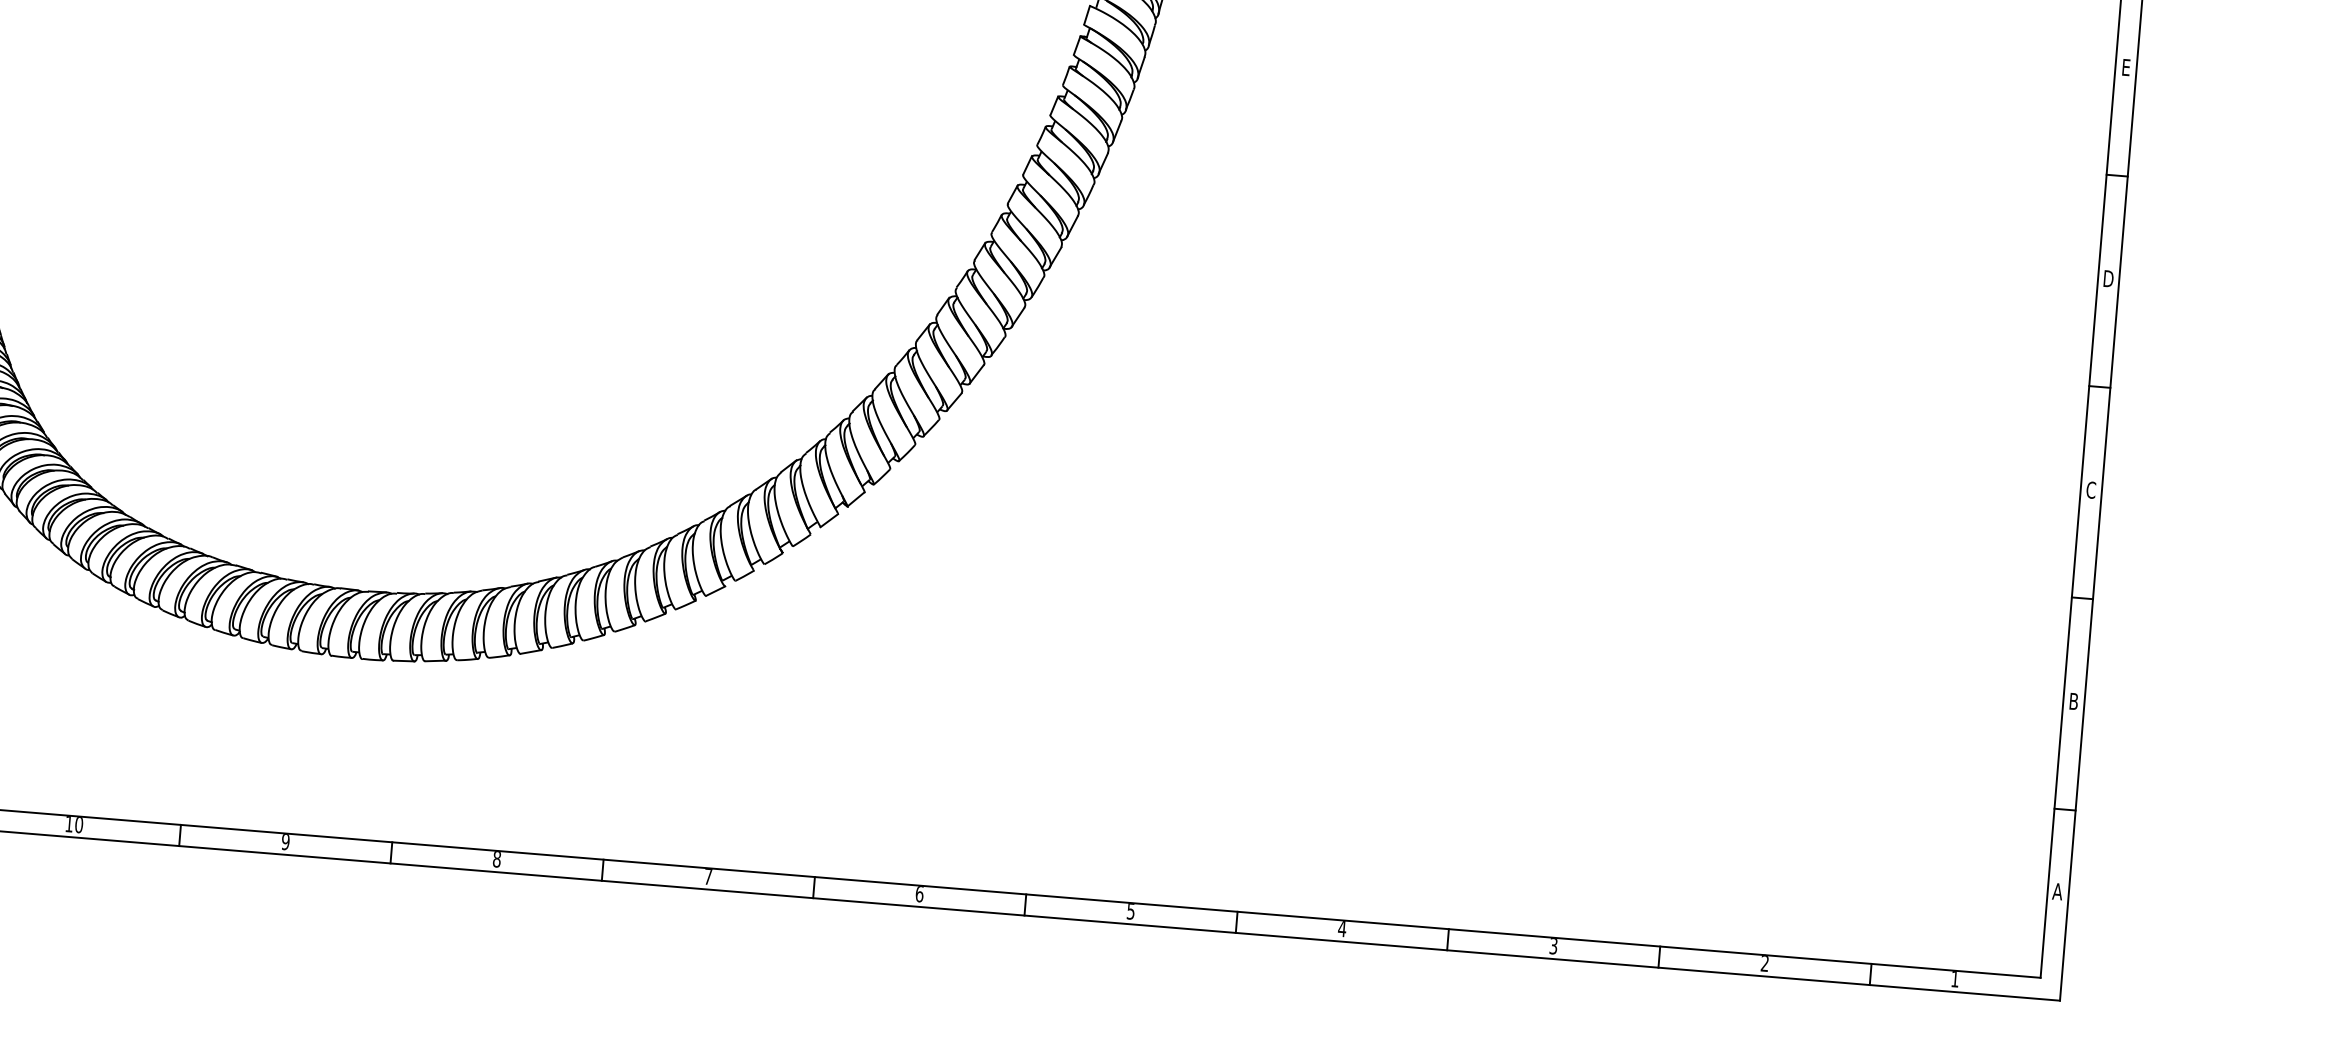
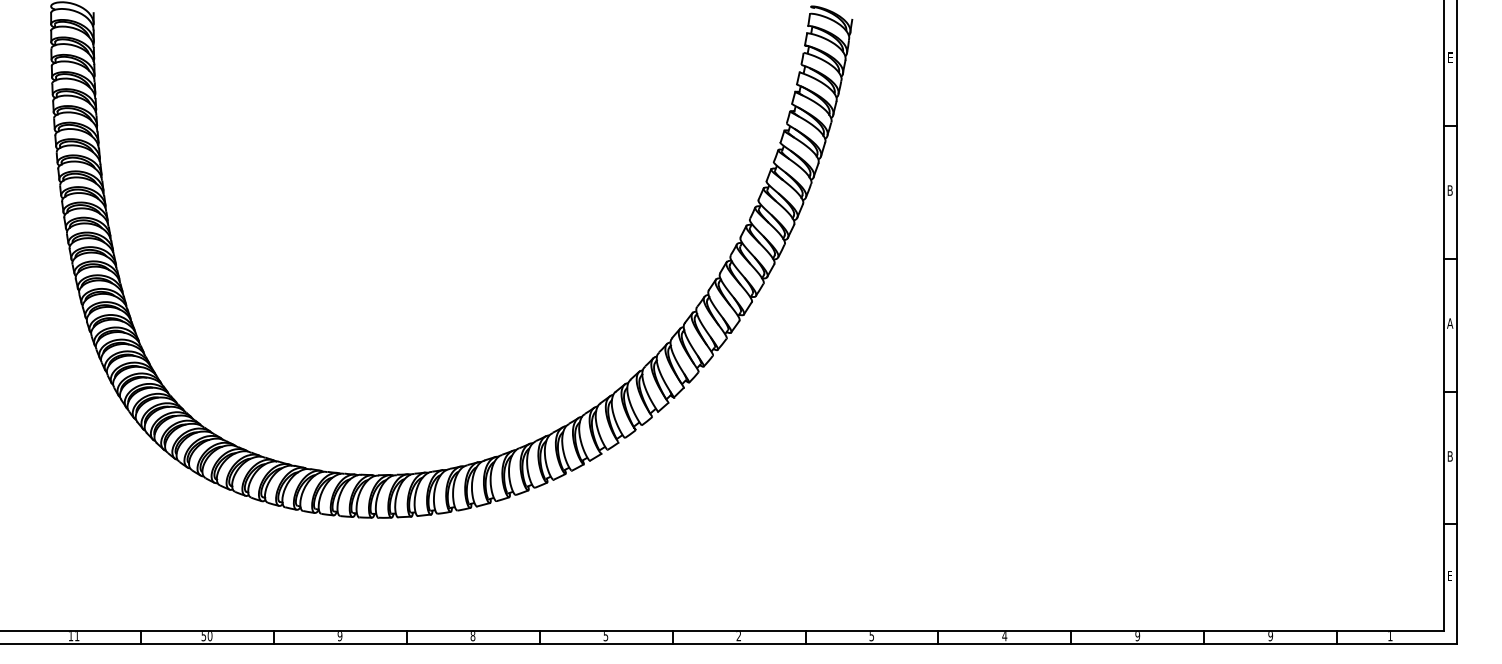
text: (2109, 278) -> (1450, 190), D -> B
text: (2091, 490) -> (1450, 323), C -> A
text: (68, 824) -> (203, 636), 10 -> 50
text: (707, 877) -> (605, 636), 7 -> 5
text: (2057, 890) -> (1449, 575), A -> E
text: (919, 894) -> (738, 636), 6 -> 2
text: (1553, 946) -> (1137, 636), 3 -> 9
text: (1764, 964) -> (1270, 636), 2 -> 9

